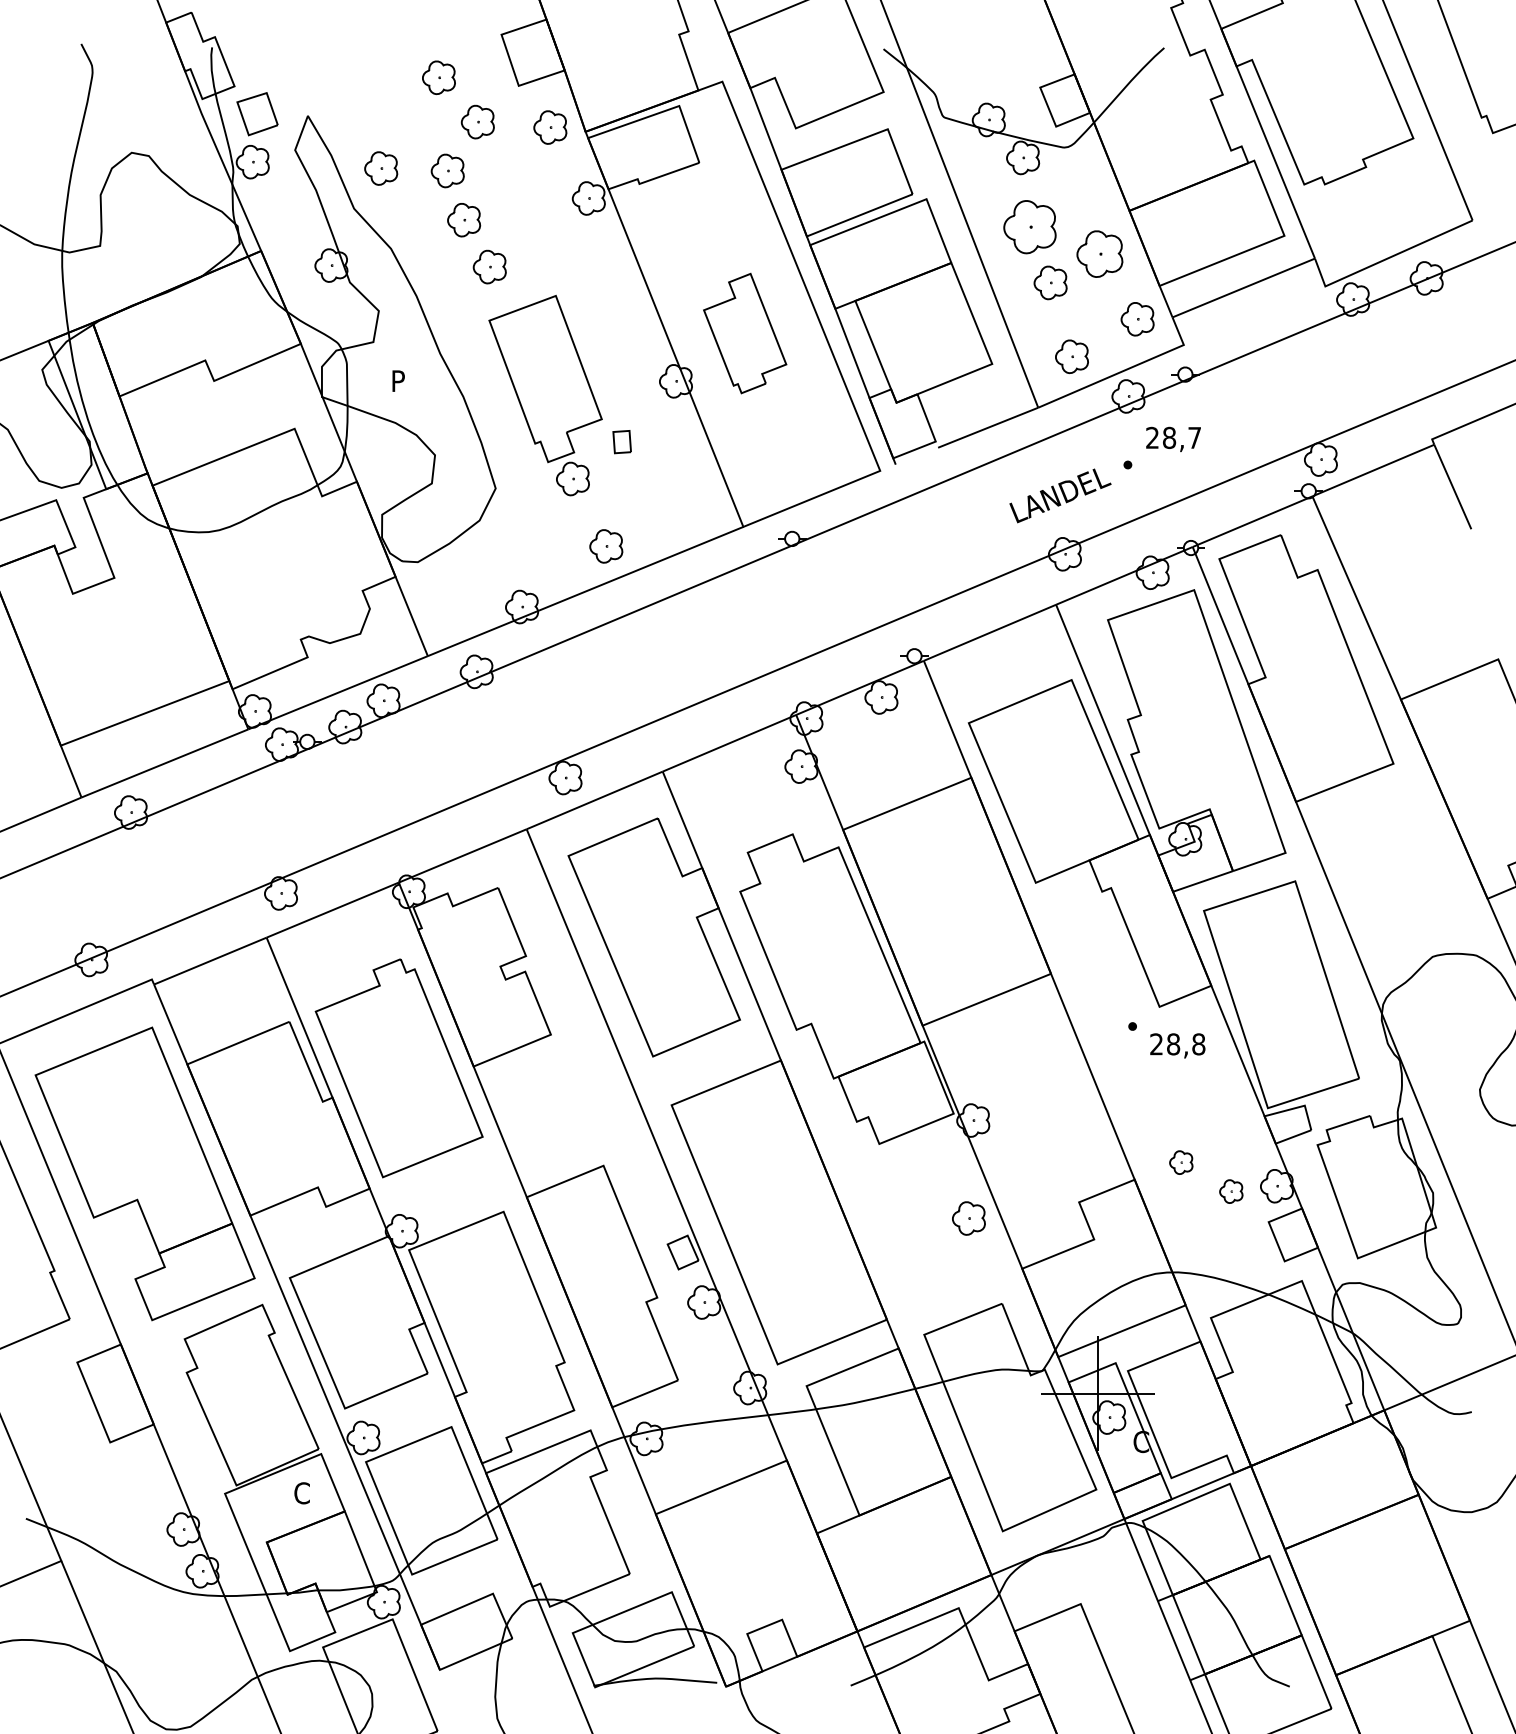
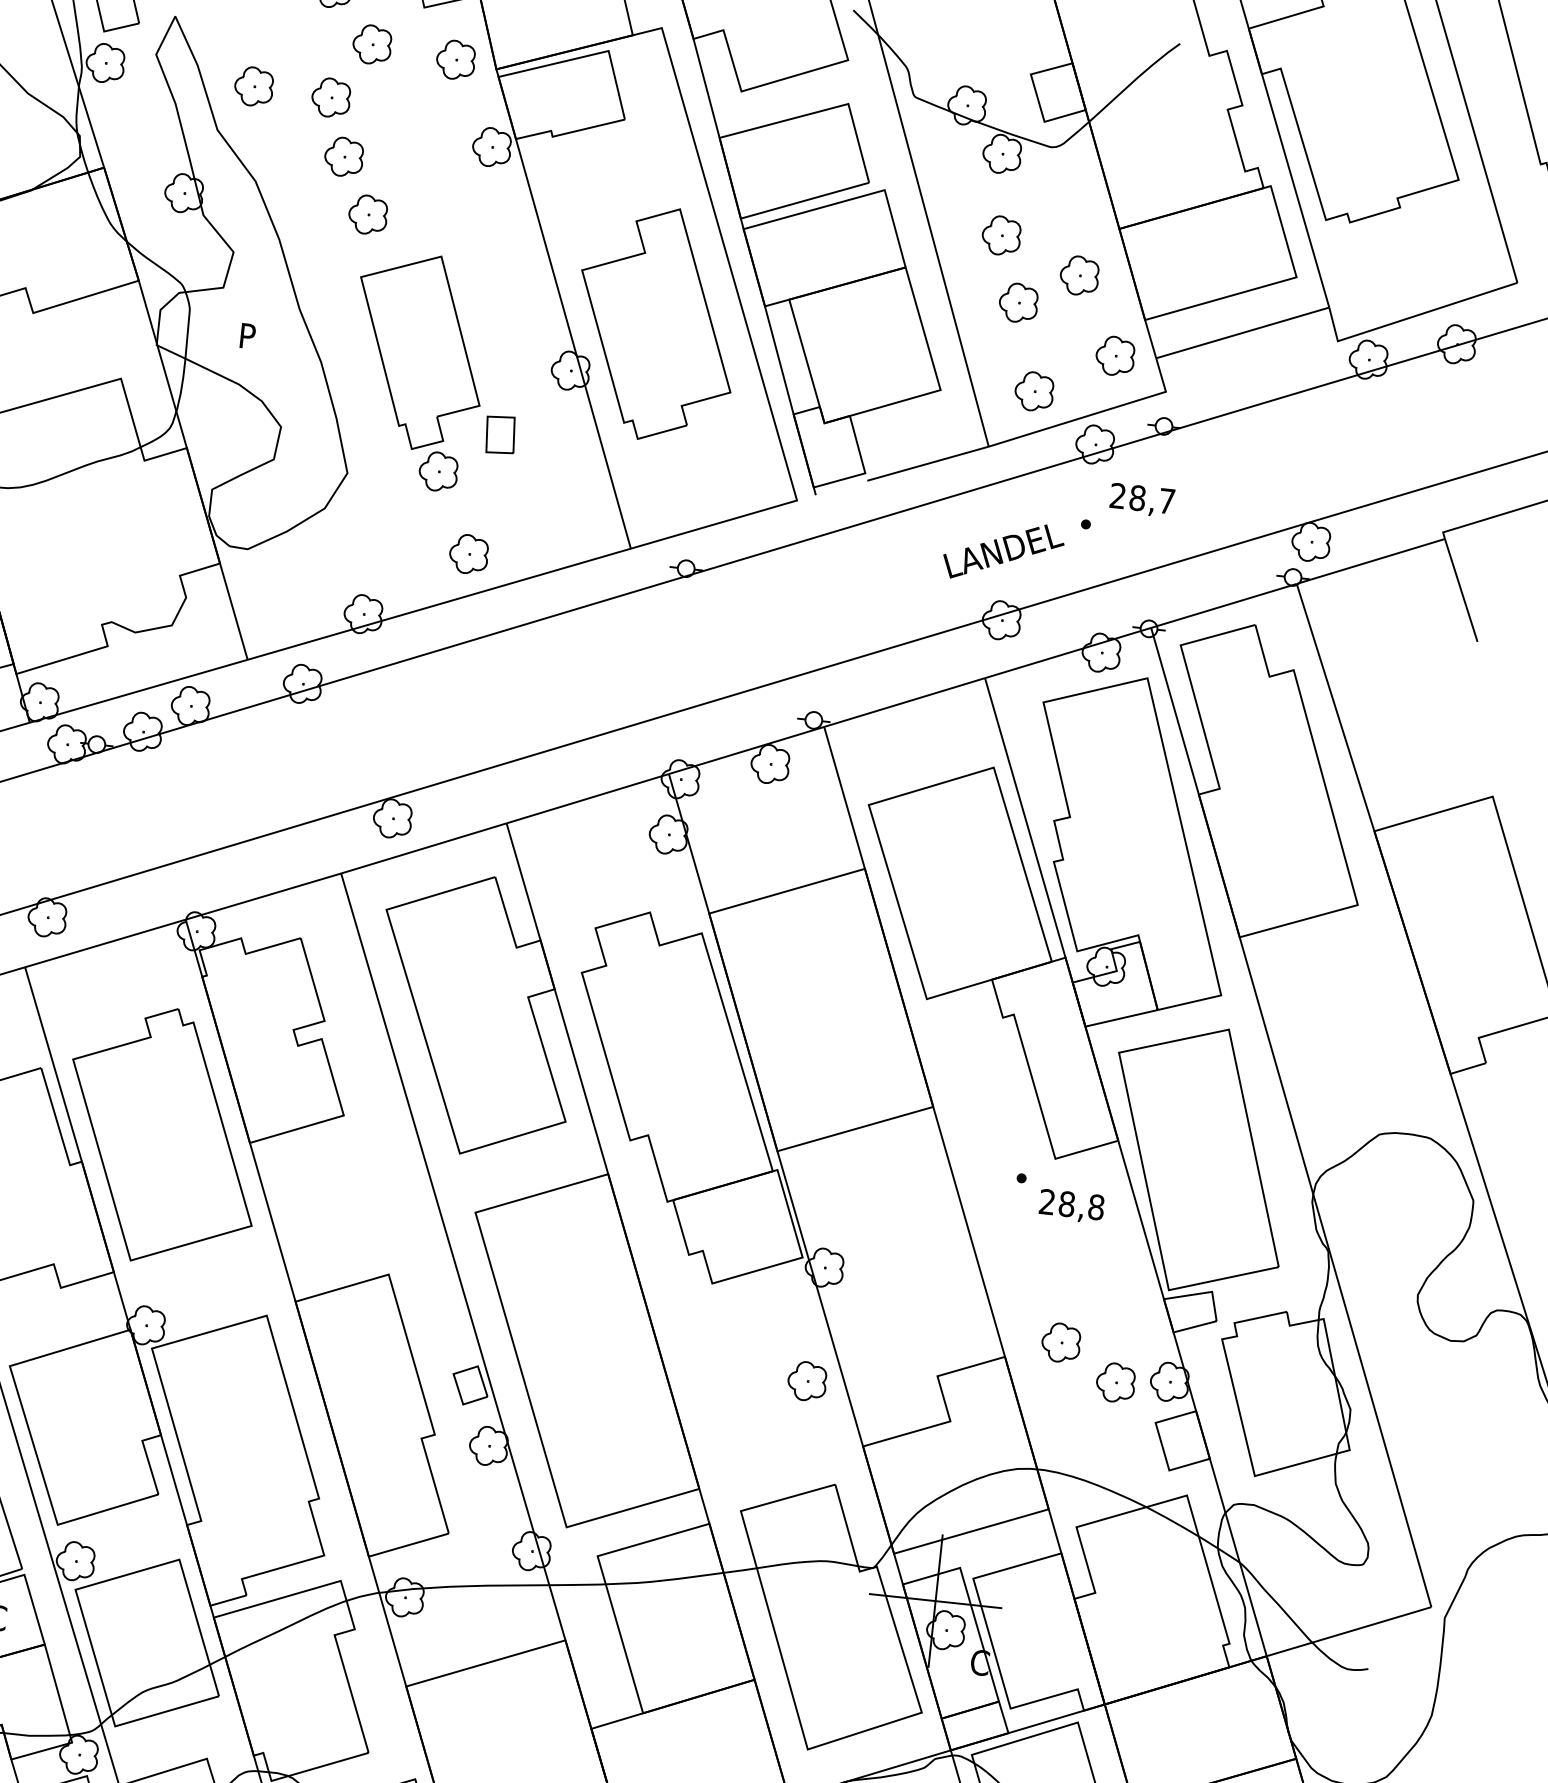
part: (1029, 227) -> (1000, 235), size x0.62
part: (1099, 254) -> (1079, 276), size x0.71
part: (744, 333) -> (656, 323), size x1.67
part: (621, 441) -> (499, 434), size x1.43
part: (1181, 1162) -> (1061, 1342), size x1.43
part: (1231, 1191) -> (1116, 1382), size x1.43

